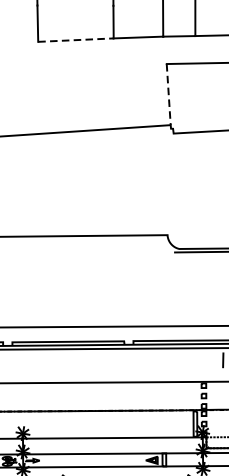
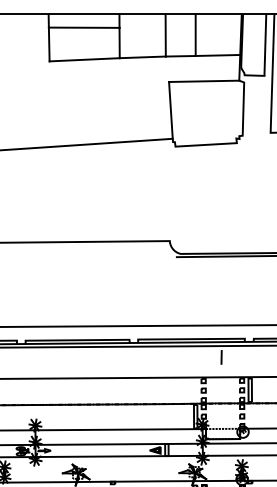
line: (74, 5) -> (83, 27), added
line: (76, 39) -> (85, 59), dashed -> solid
line: (168, 94) -> (170, 110), dashed -> solid

